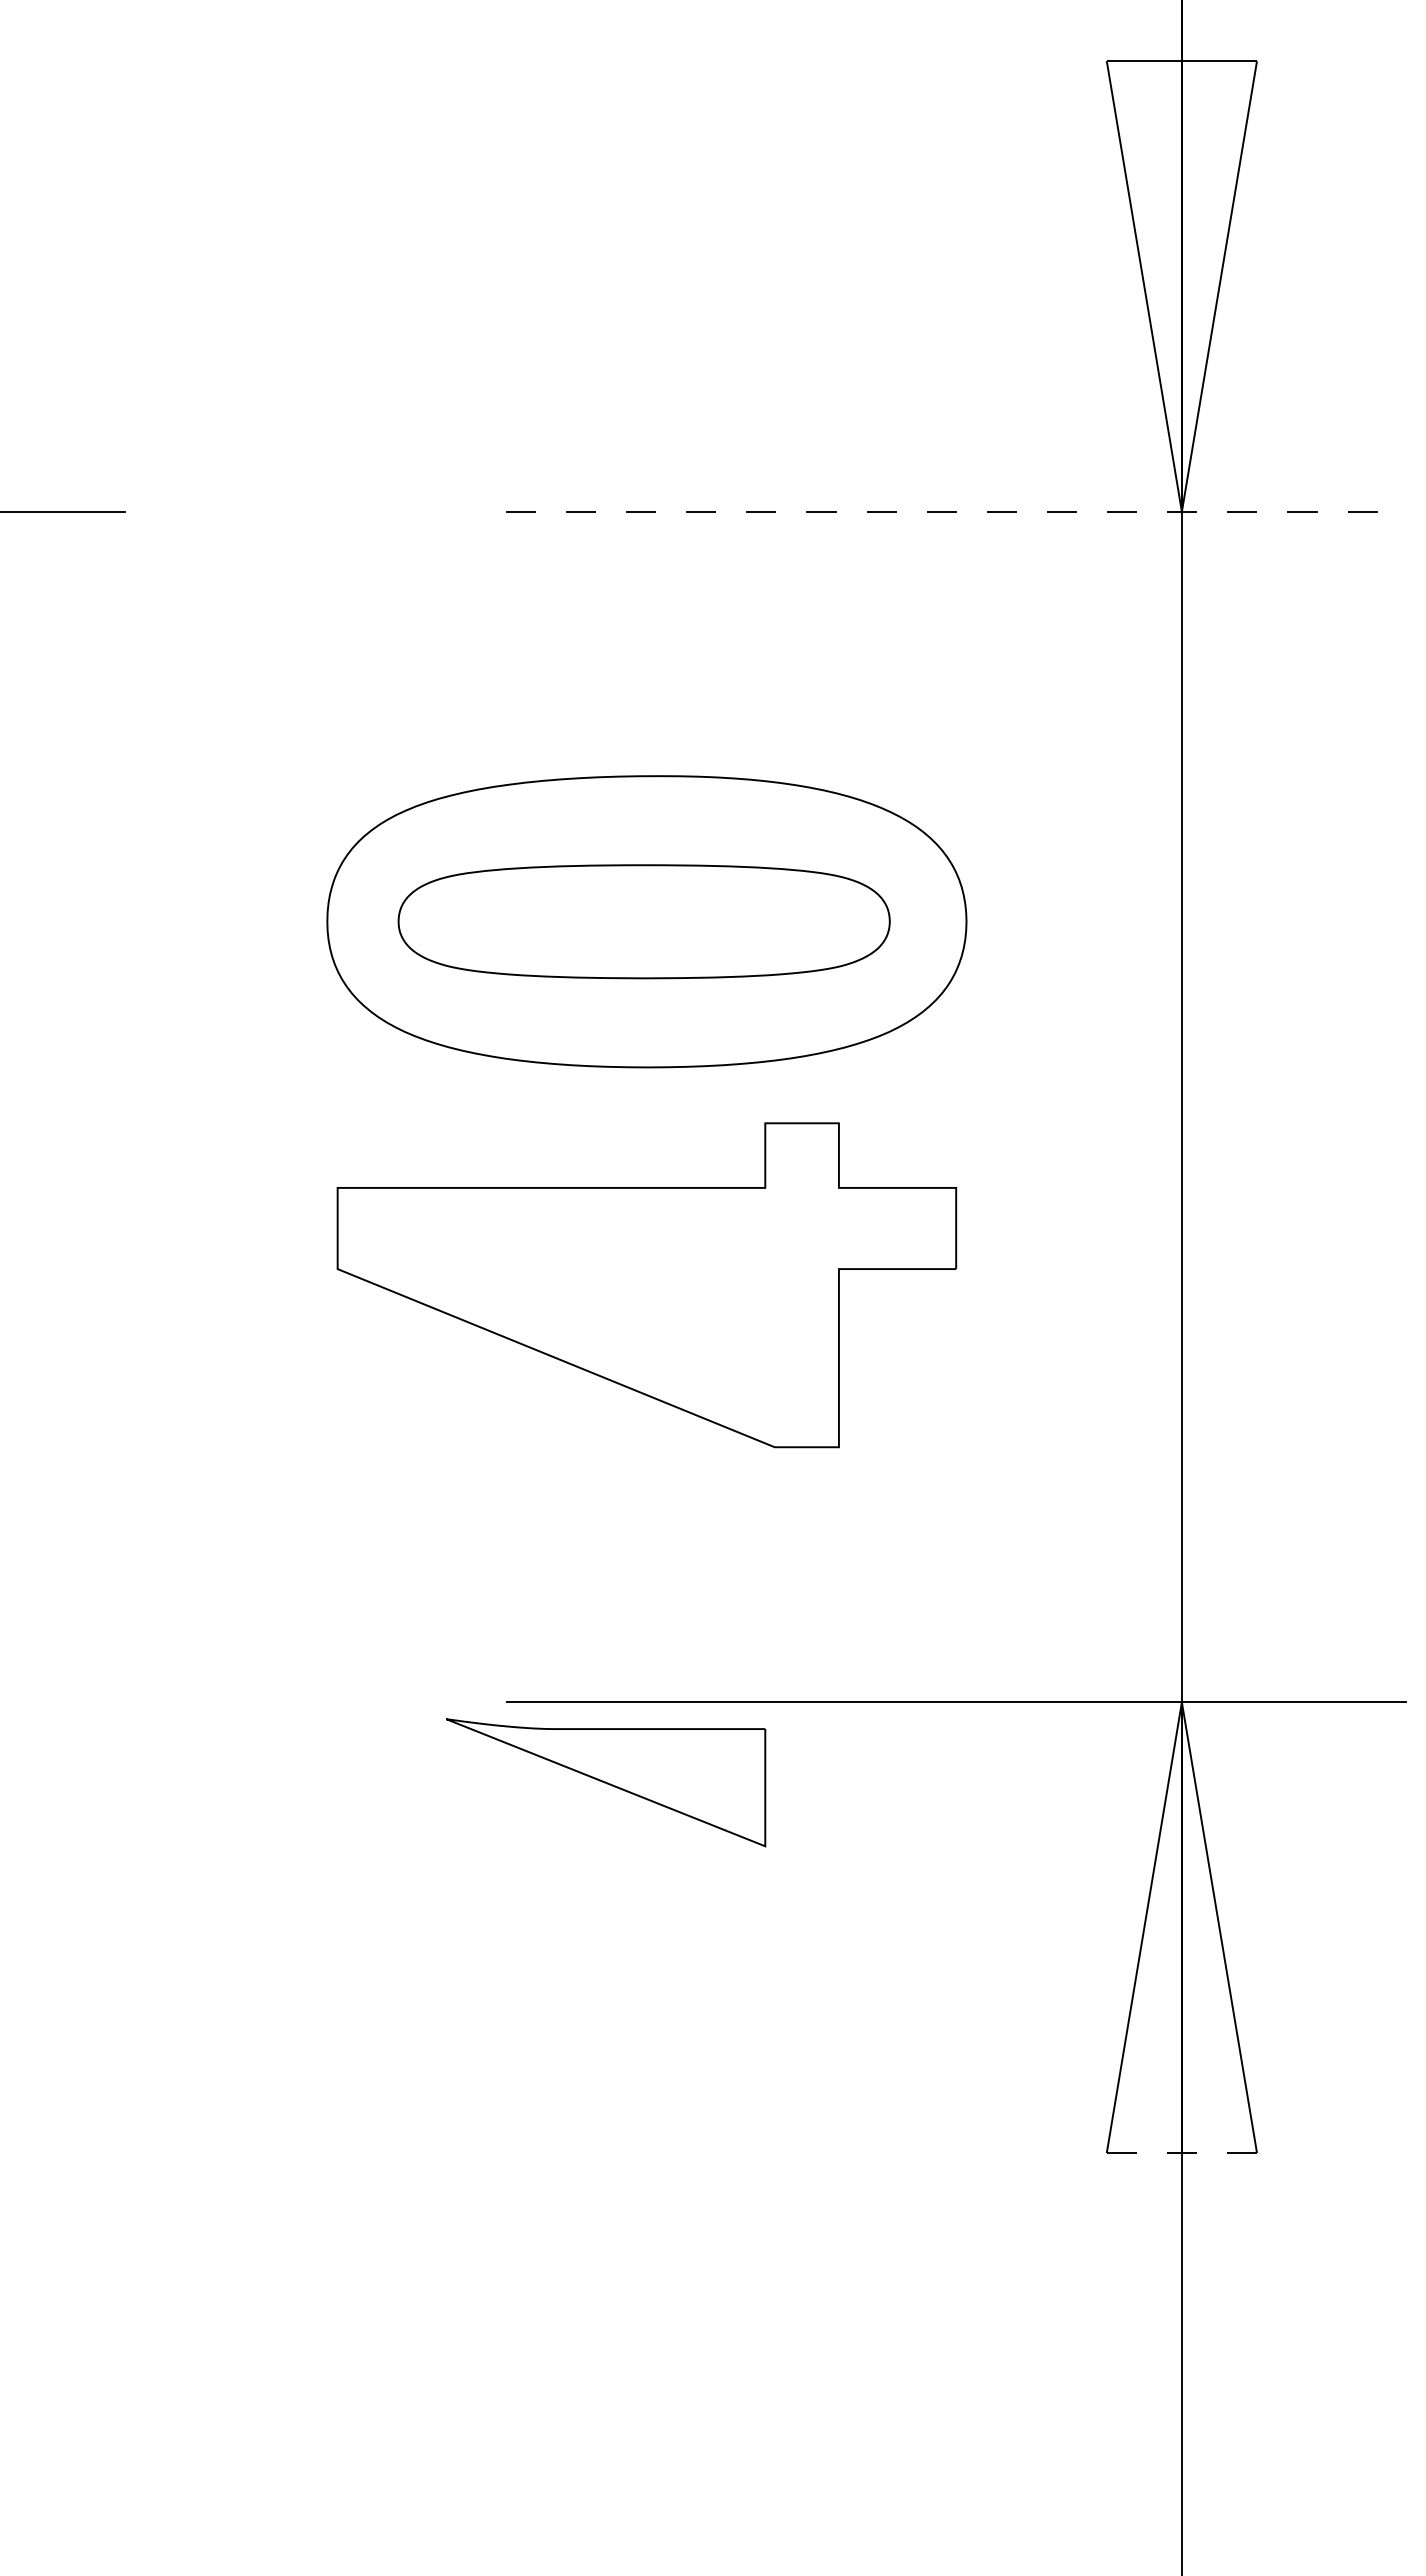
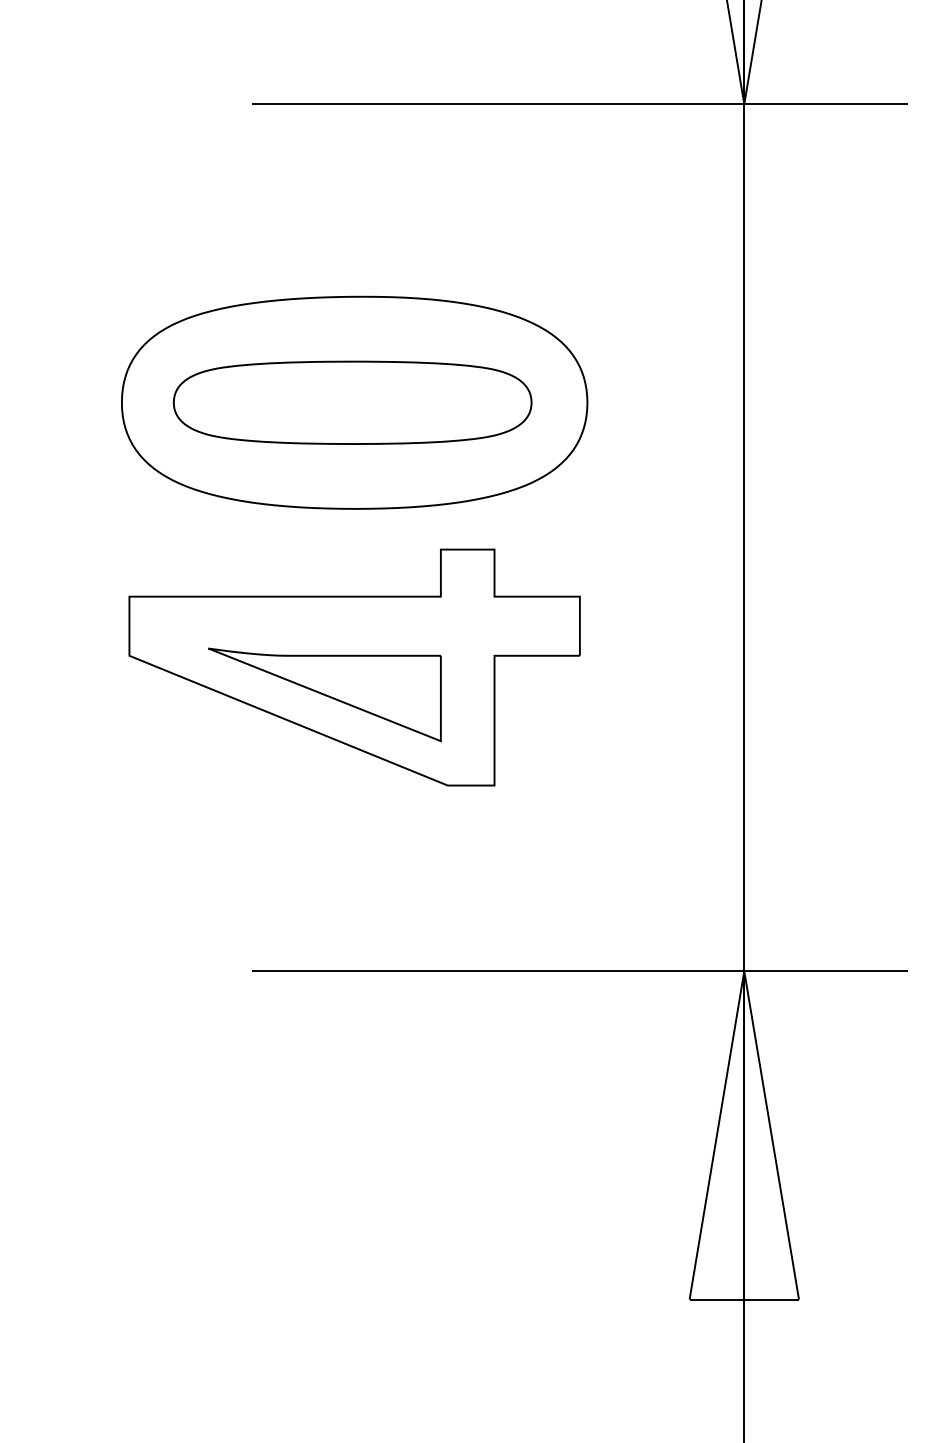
line: (956, 511) -> (580, 104), dashed -> solid
part: (606, 1782) -> (325, 694), moved
line: (1182, 2153) -> (744, 1299), dashed -> solid

